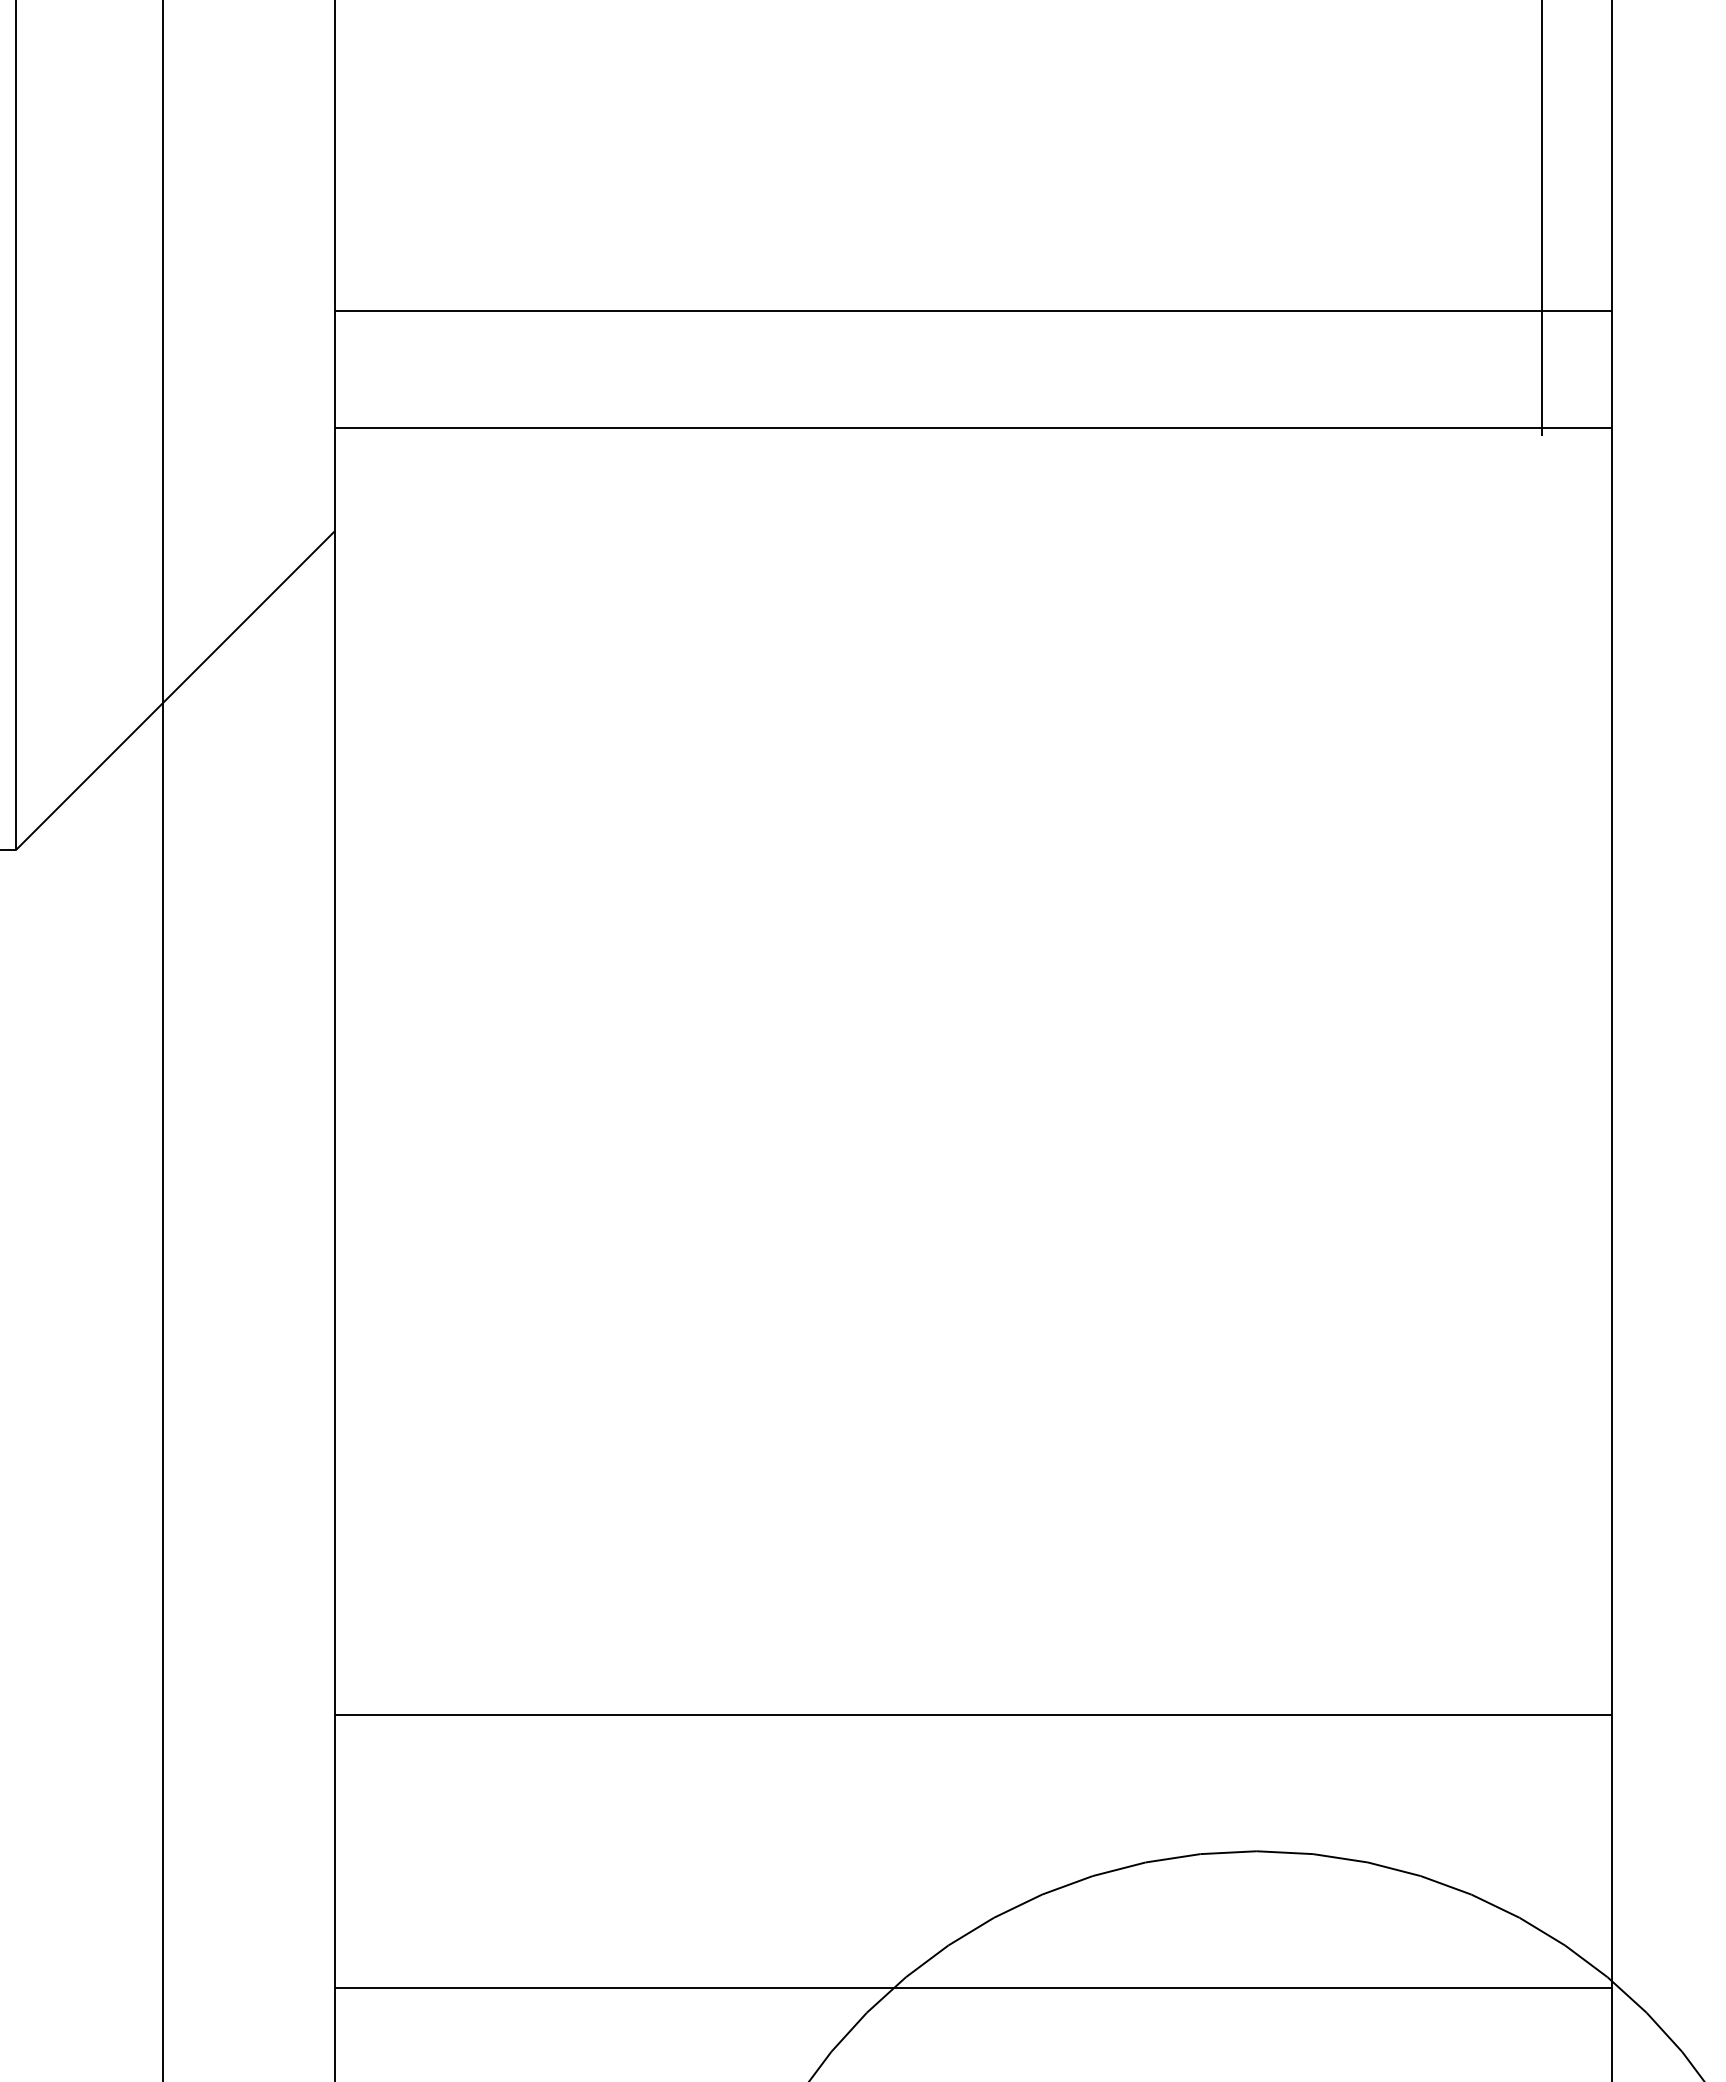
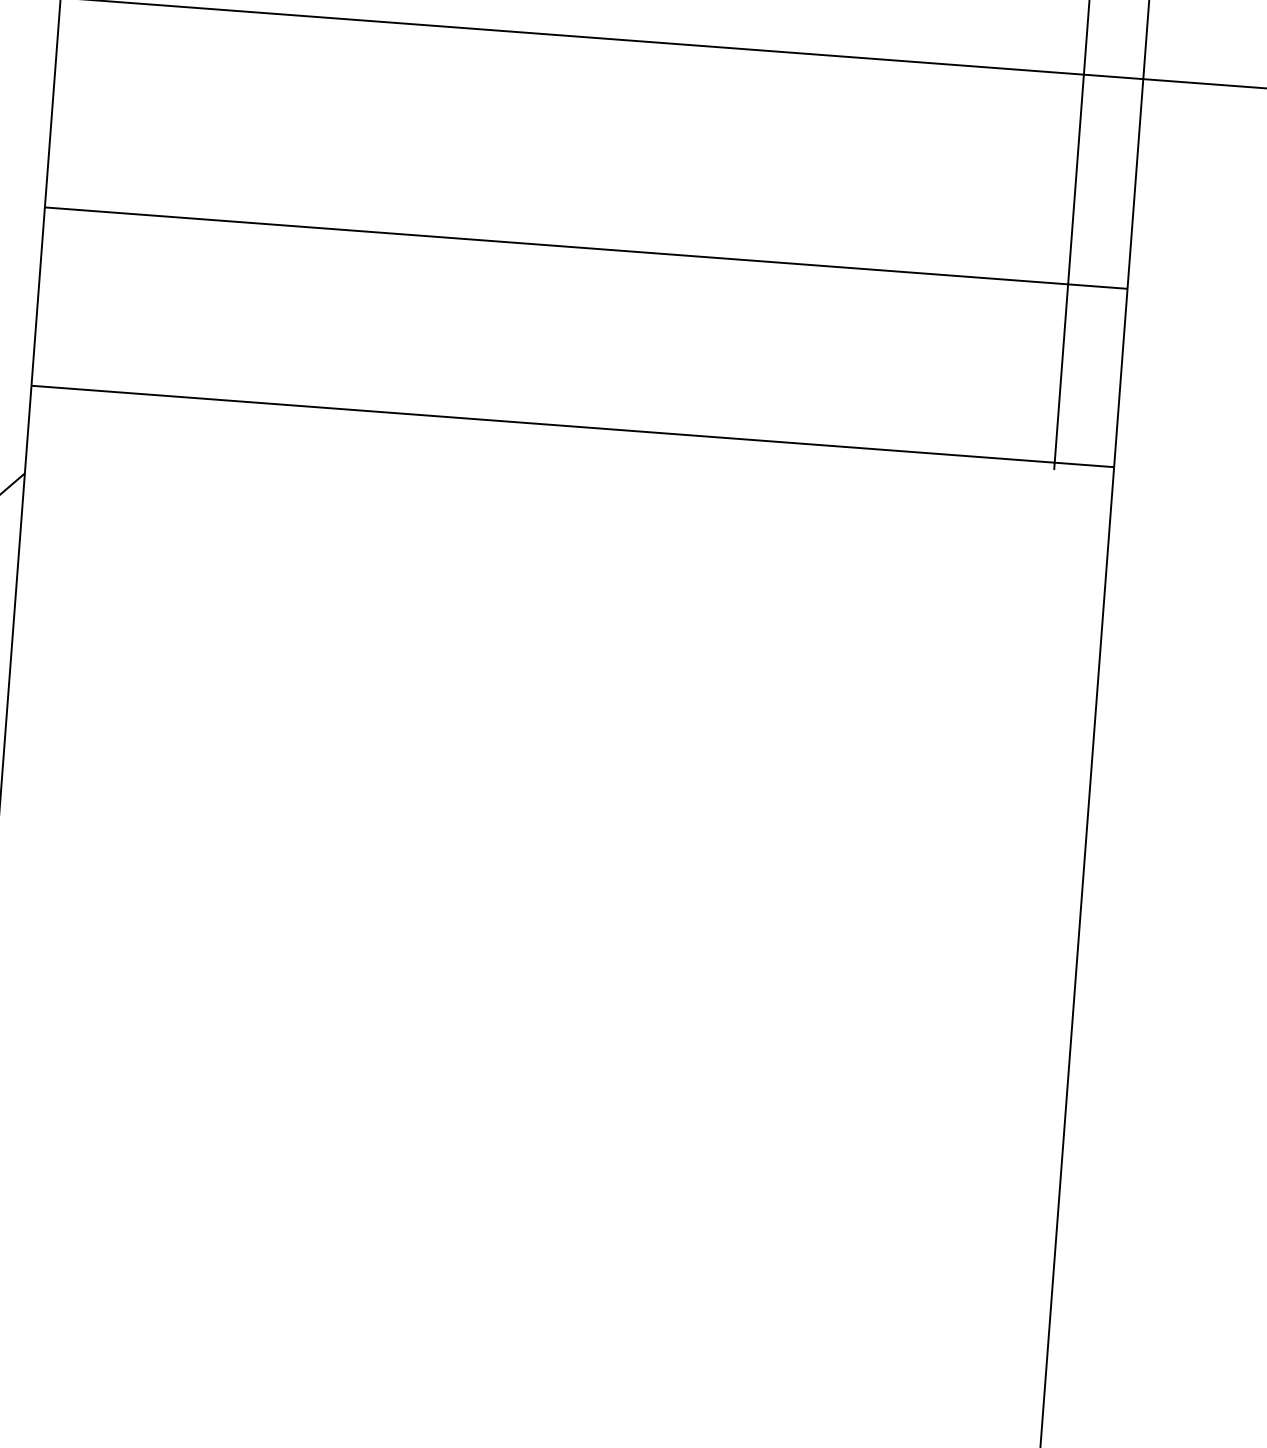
line: (972, 311) -> (585, 248), moved

